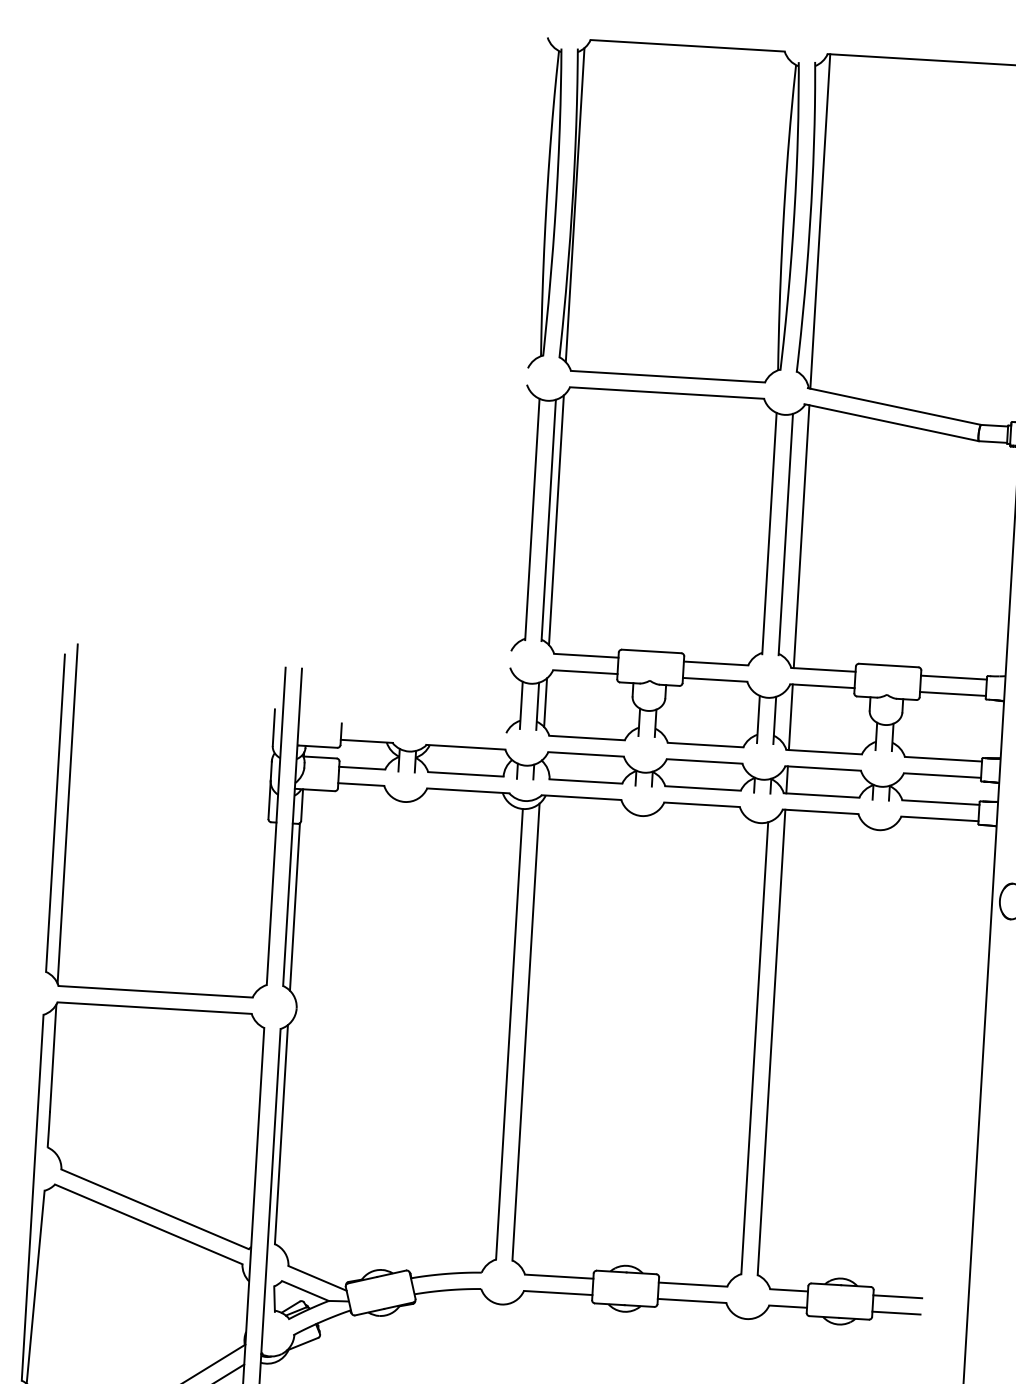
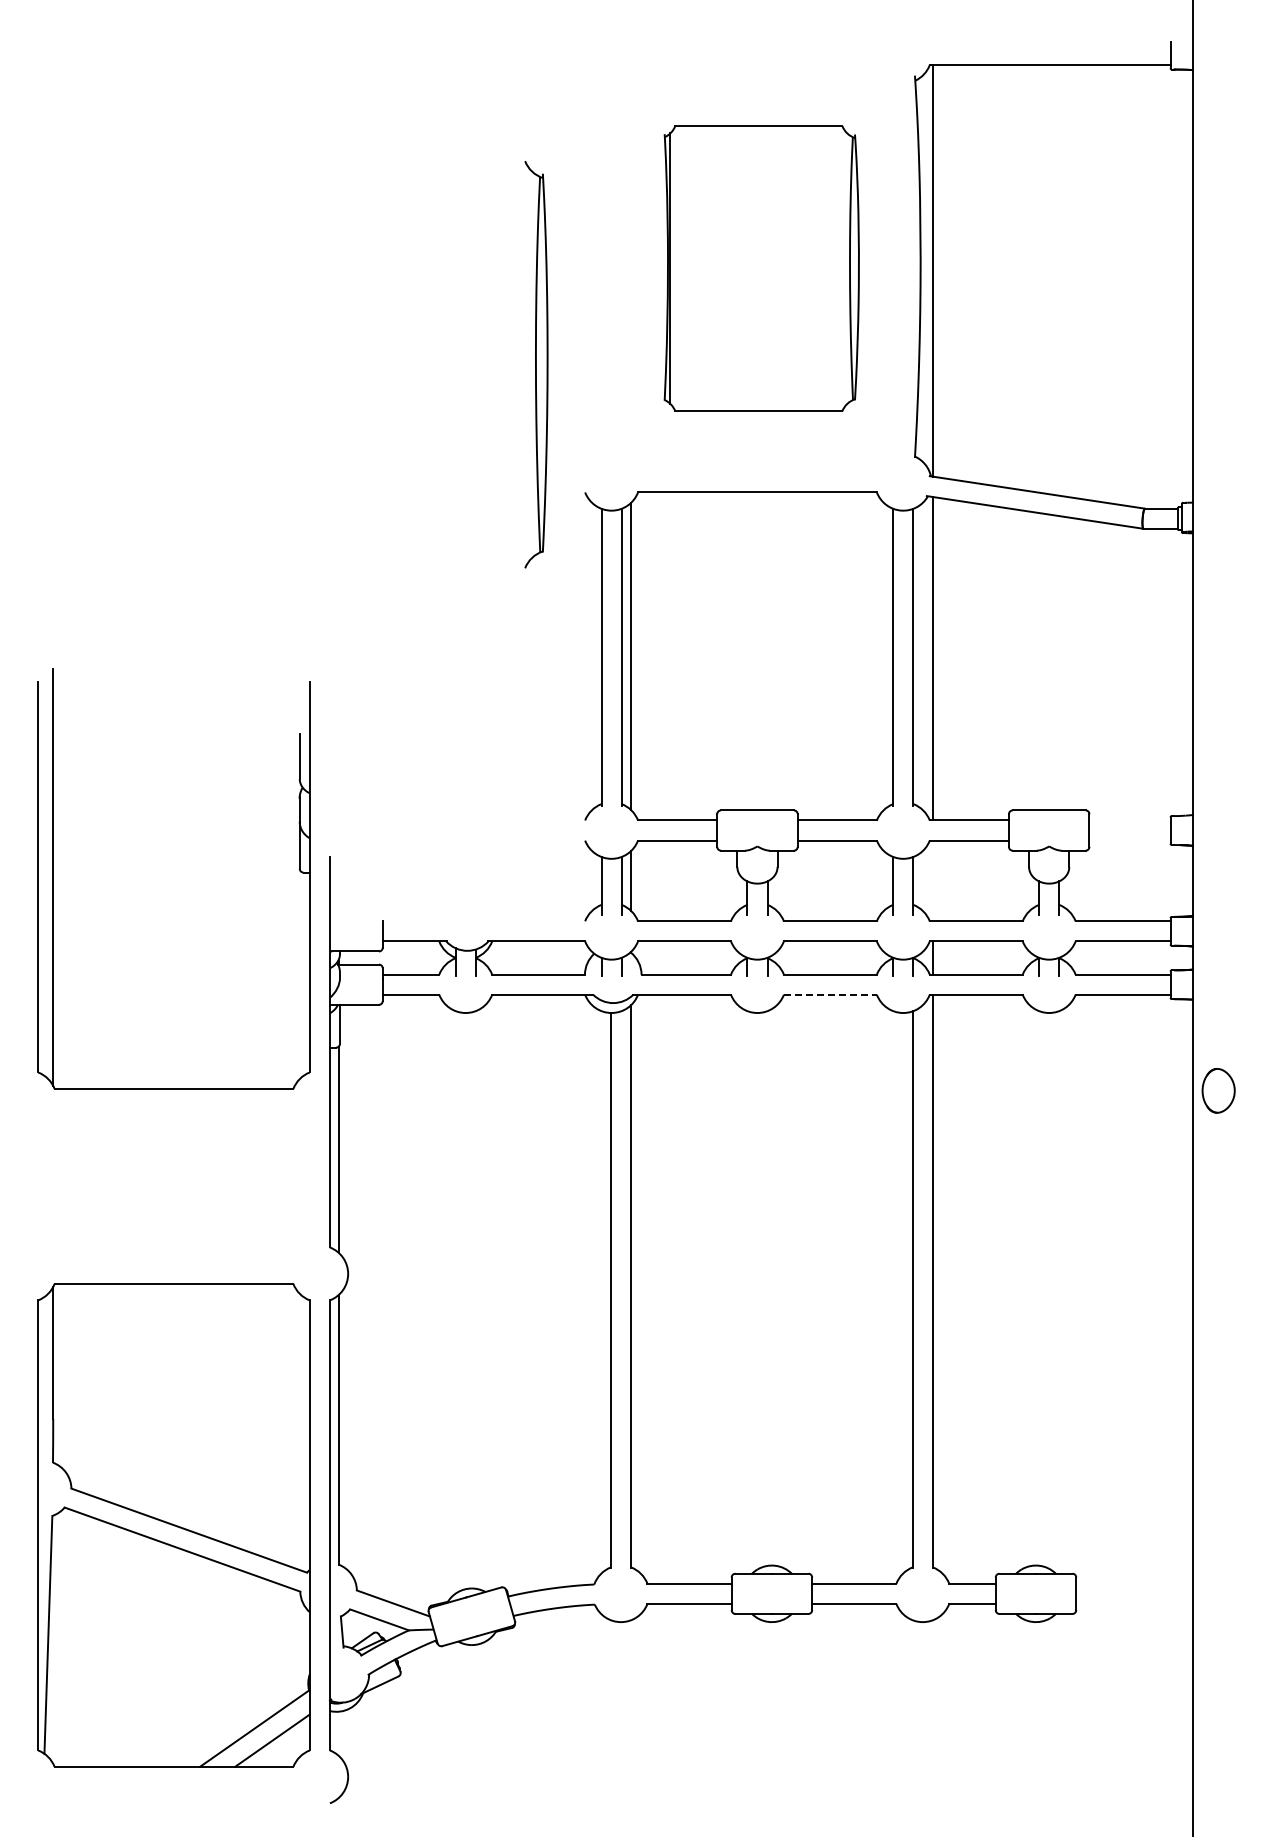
part: (547, 203) -> (536, 364), moved
part: (681, 211) -> (761, 268), size x0.7
line: (953, 677) -> (1129, 820), removed
line: (952, 693) -> (1129, 840), removed
line: (790, 716) -> (932, 880), removed
line: (702, 804) -> (830, 994), solid -> dashed
part: (67, 815) -> (53, 878), moved
line: (898, 1296) -> (1106, 1583), removed
line: (896, 1312) -> (1105, 1603), removed

